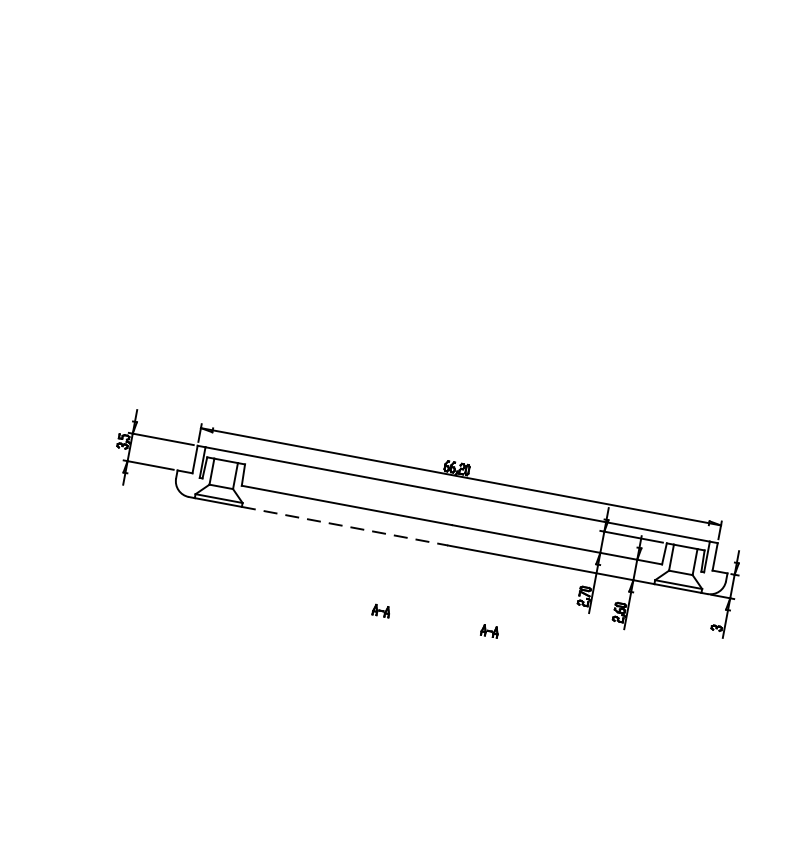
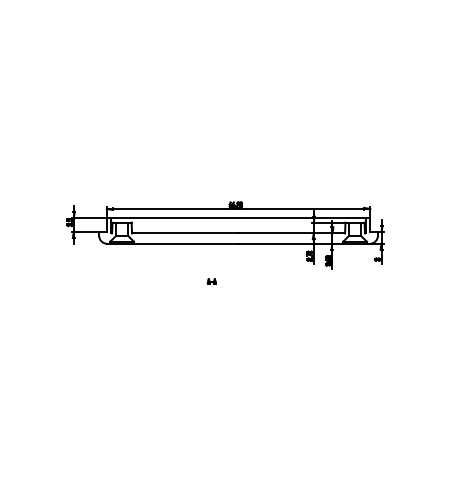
line: (345, 525) -> (186, 243), dashed -> solid
part: (489, 630) -> (266, 281), removed

